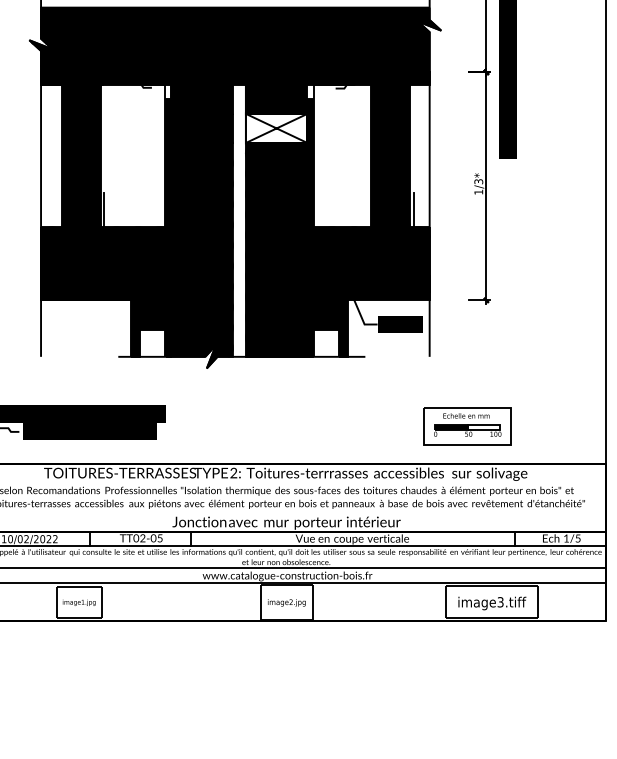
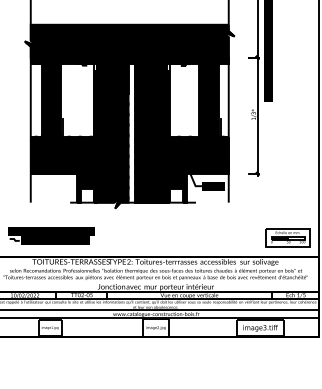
fill: (276, 126) -> (150, 85), added
part: (466, 425) -> (287, 237), moved

